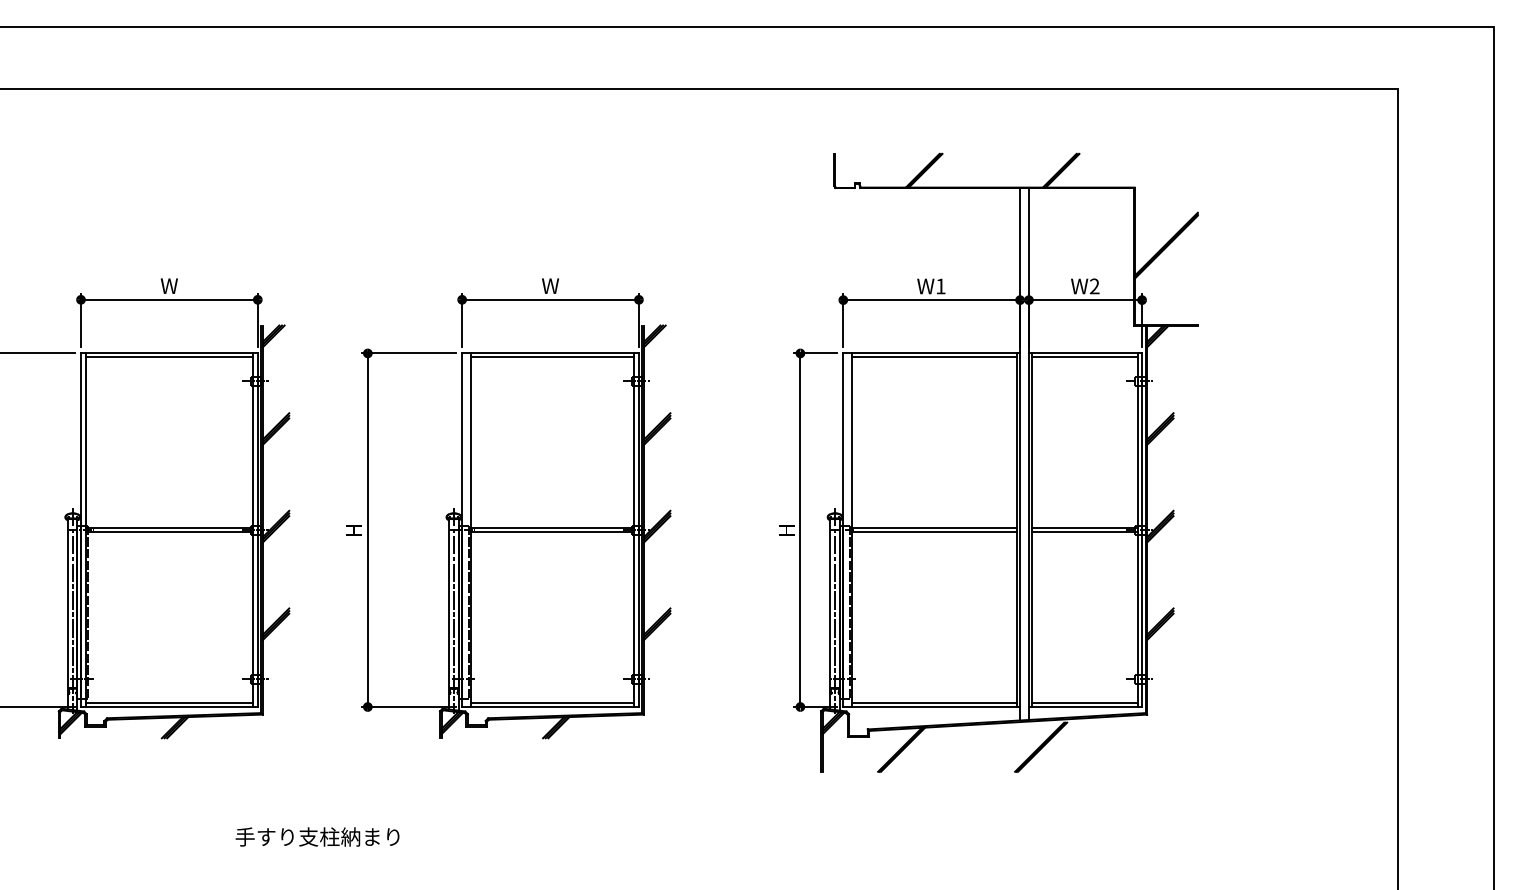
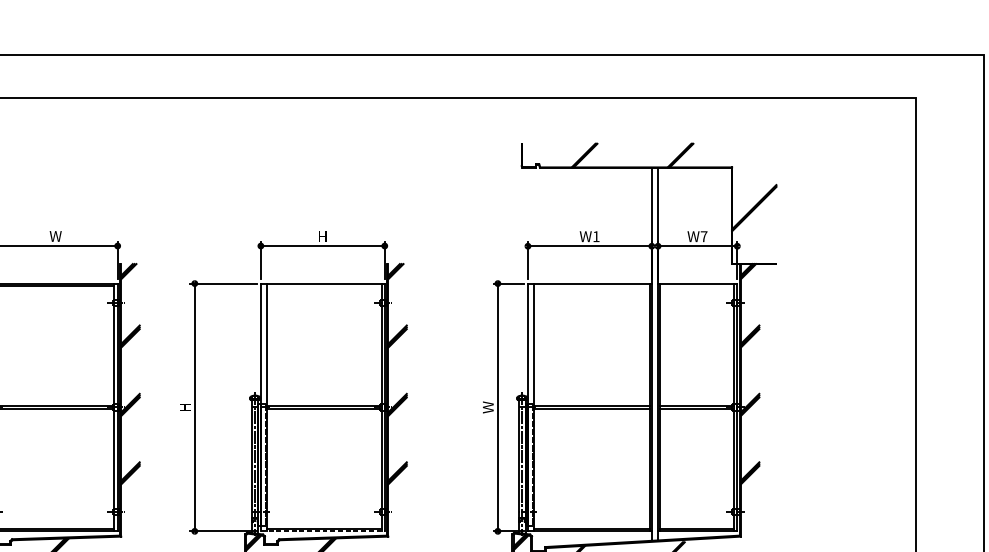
text: (550, 285) -> (322, 235), W -> H
text: (1094, 286) -> (703, 236), W2 -> W7
line: (552, 357) -> (324, 286), removed
line: (934, 357) -> (591, 286), removed
line: (1084, 357) -> (696, 286), removed
text: (786, 529) -> (488, 406), H -> W
line: (551, 707) -> (323, 531), solid -> dashed

